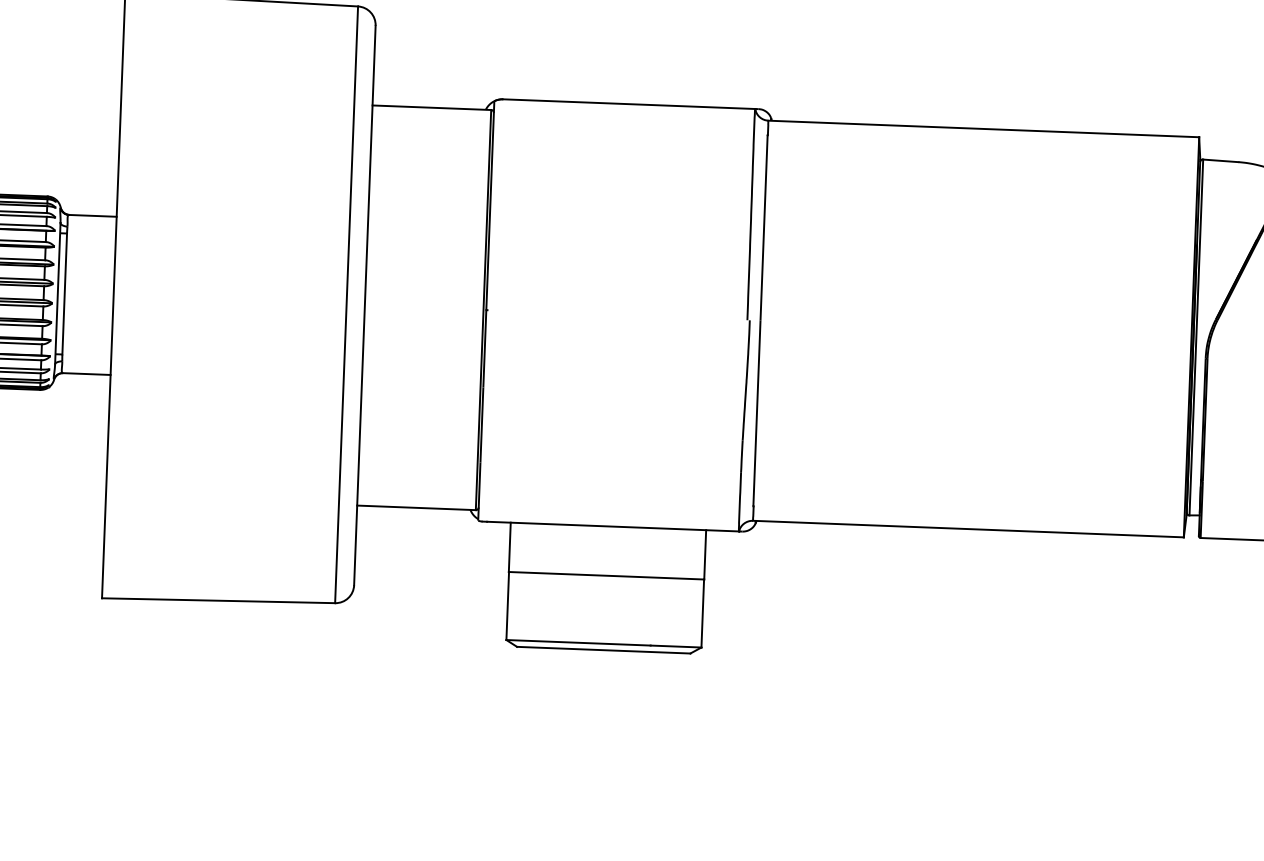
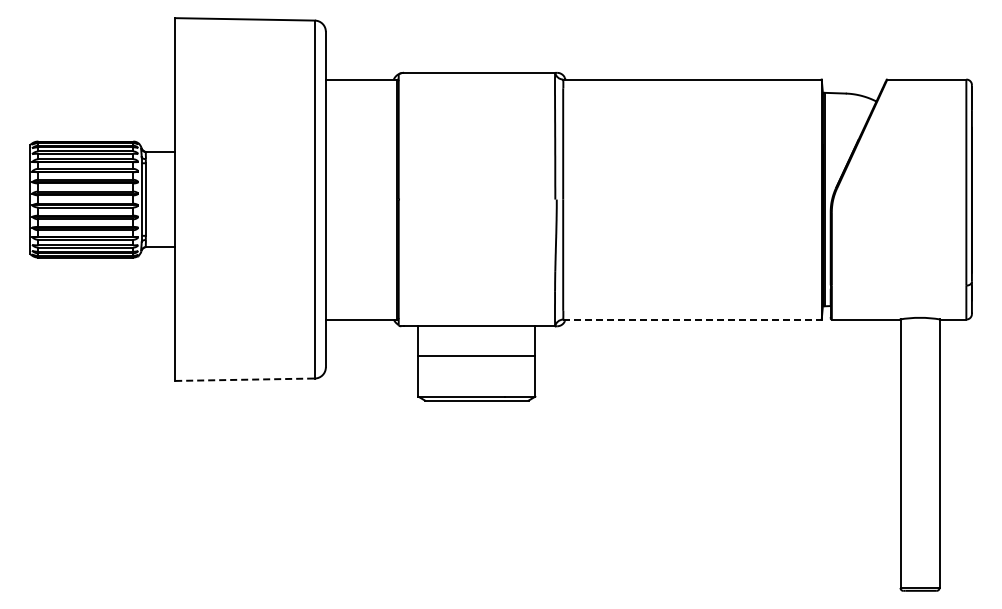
line: (970, 529) -> (693, 319), solid -> dashed
line: (219, 600) -> (245, 379), solid -> dashed

